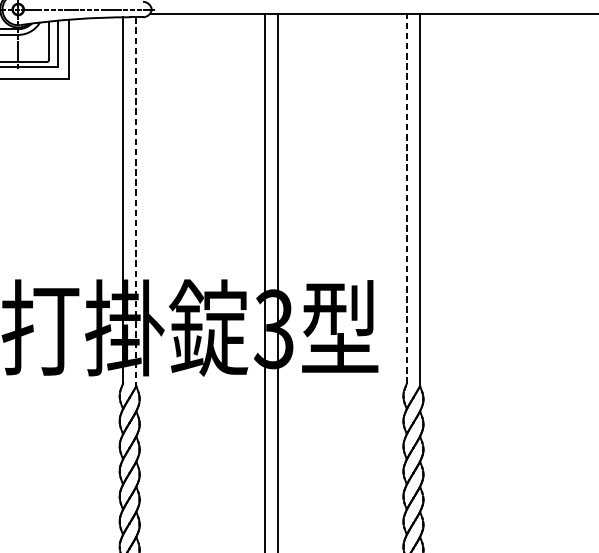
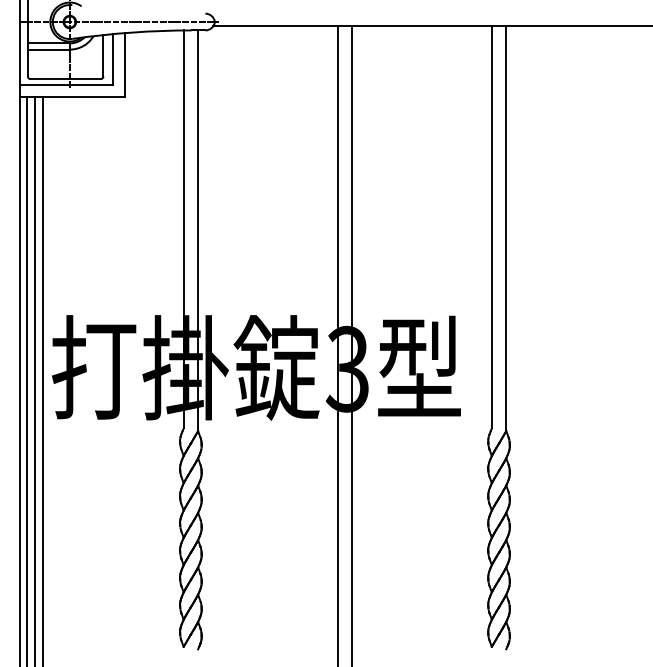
line: (406, 198) -> (491, 227), dashed -> solid
line: (136, 202) -> (198, 231), dashed -> solid

